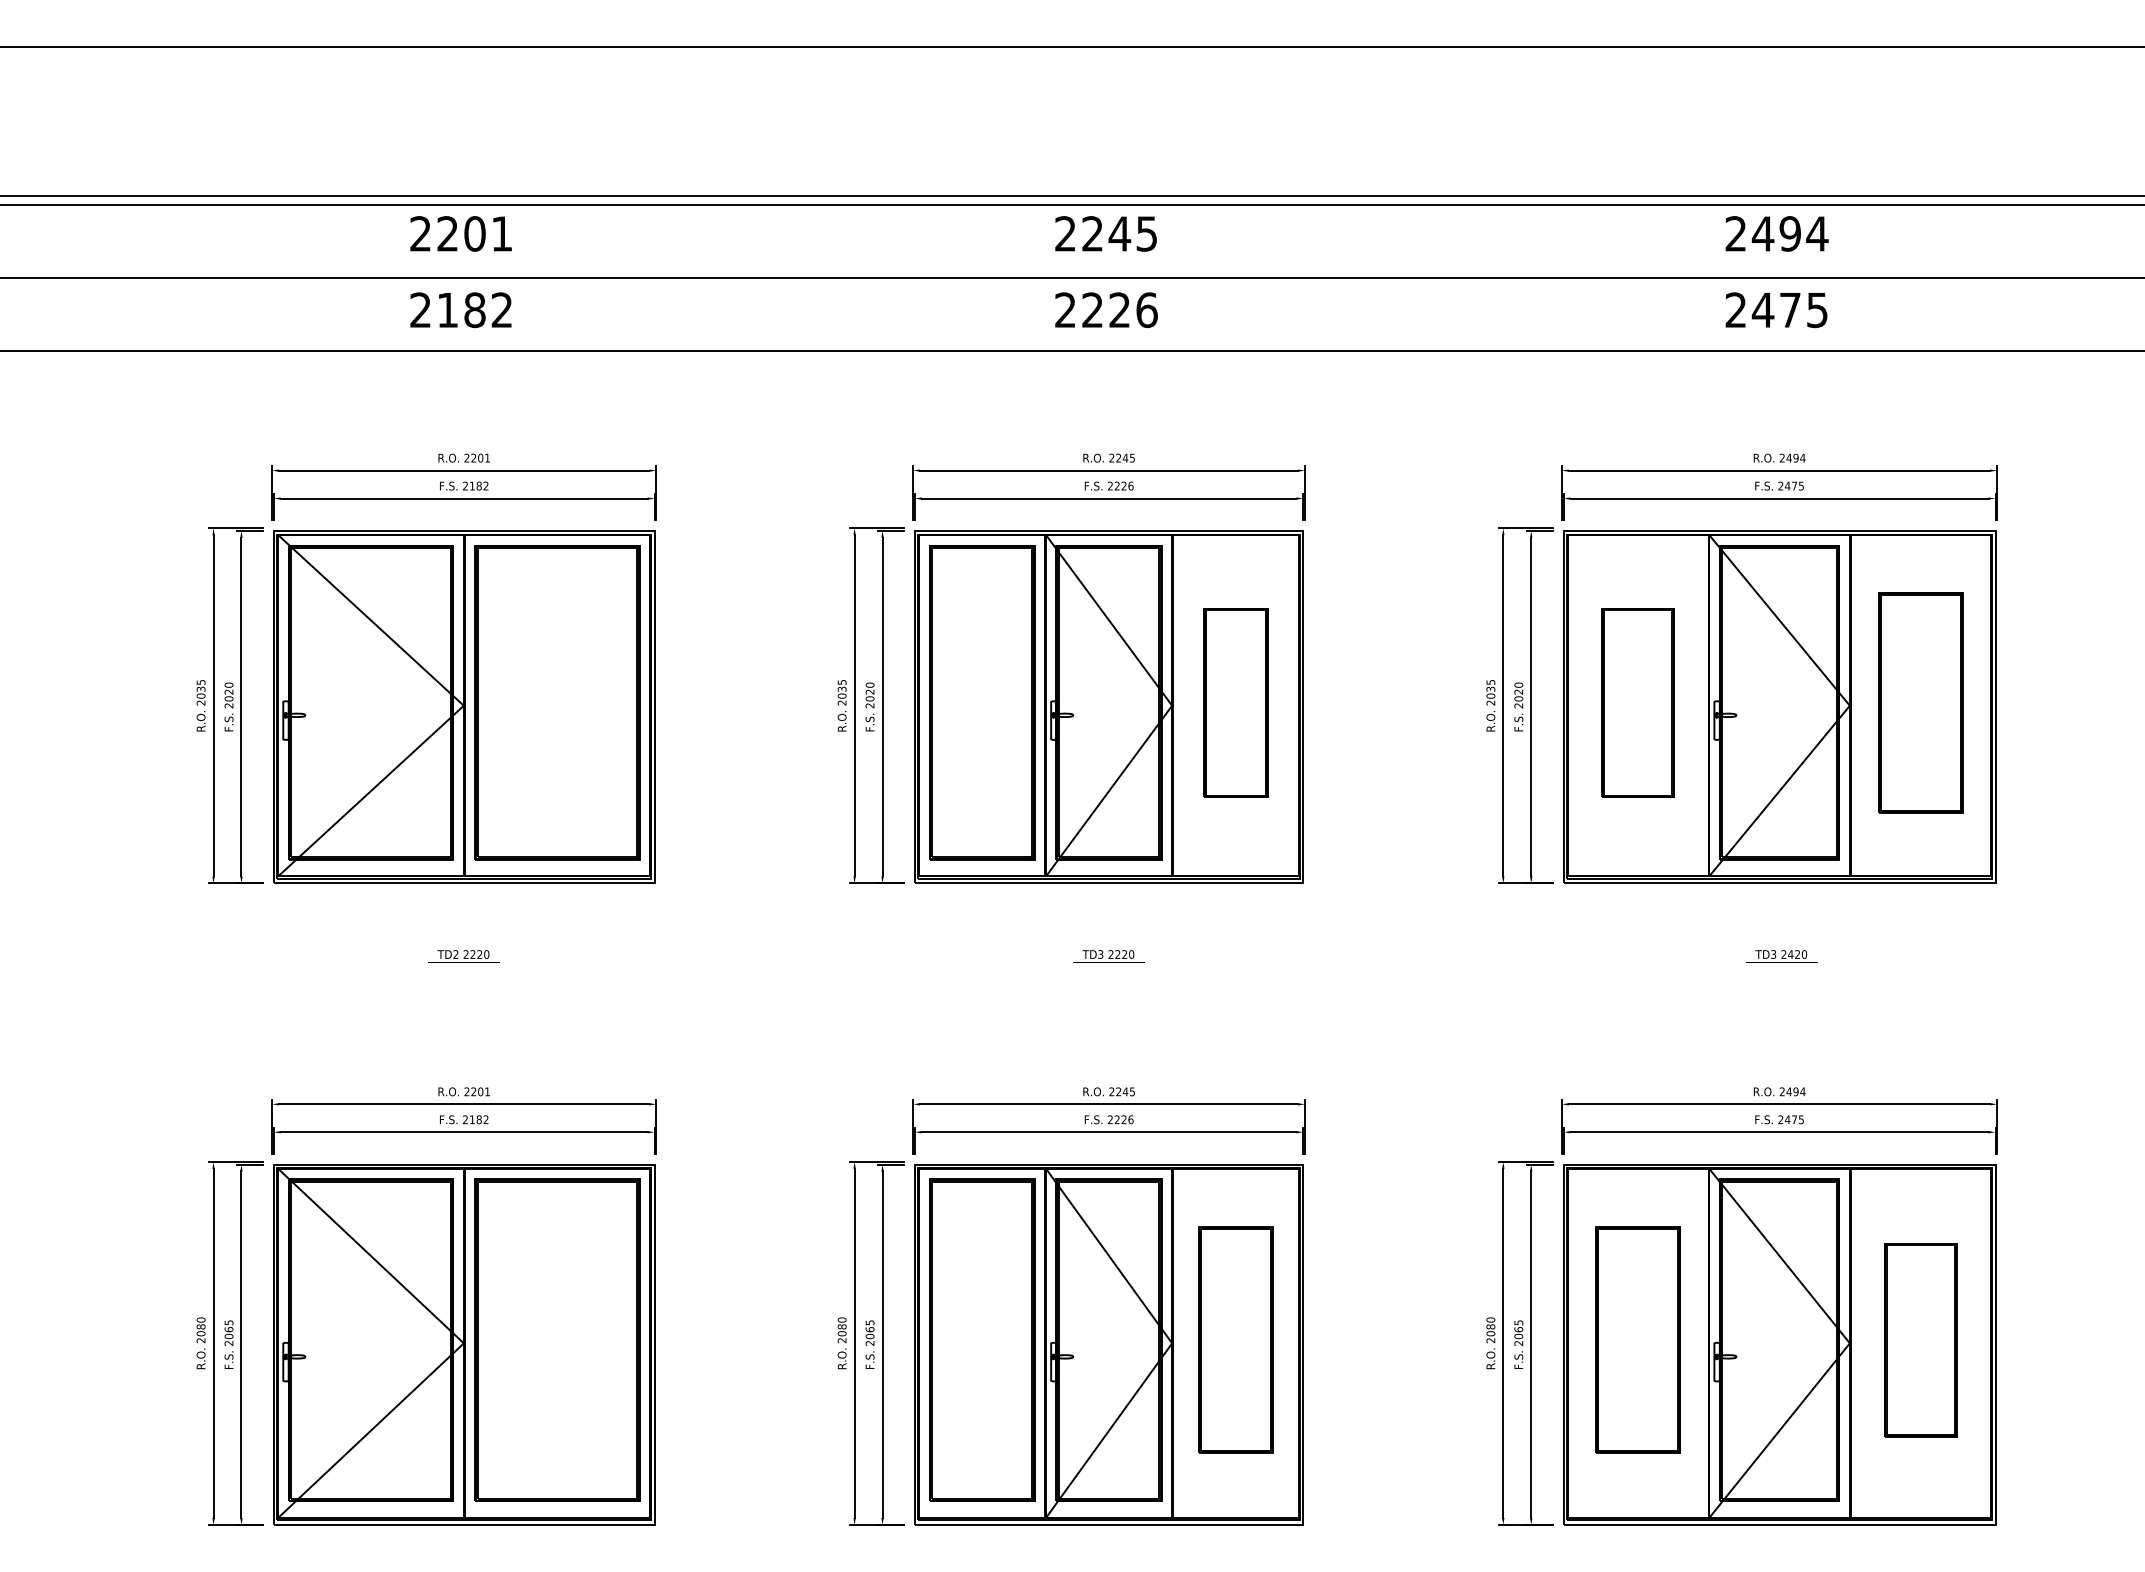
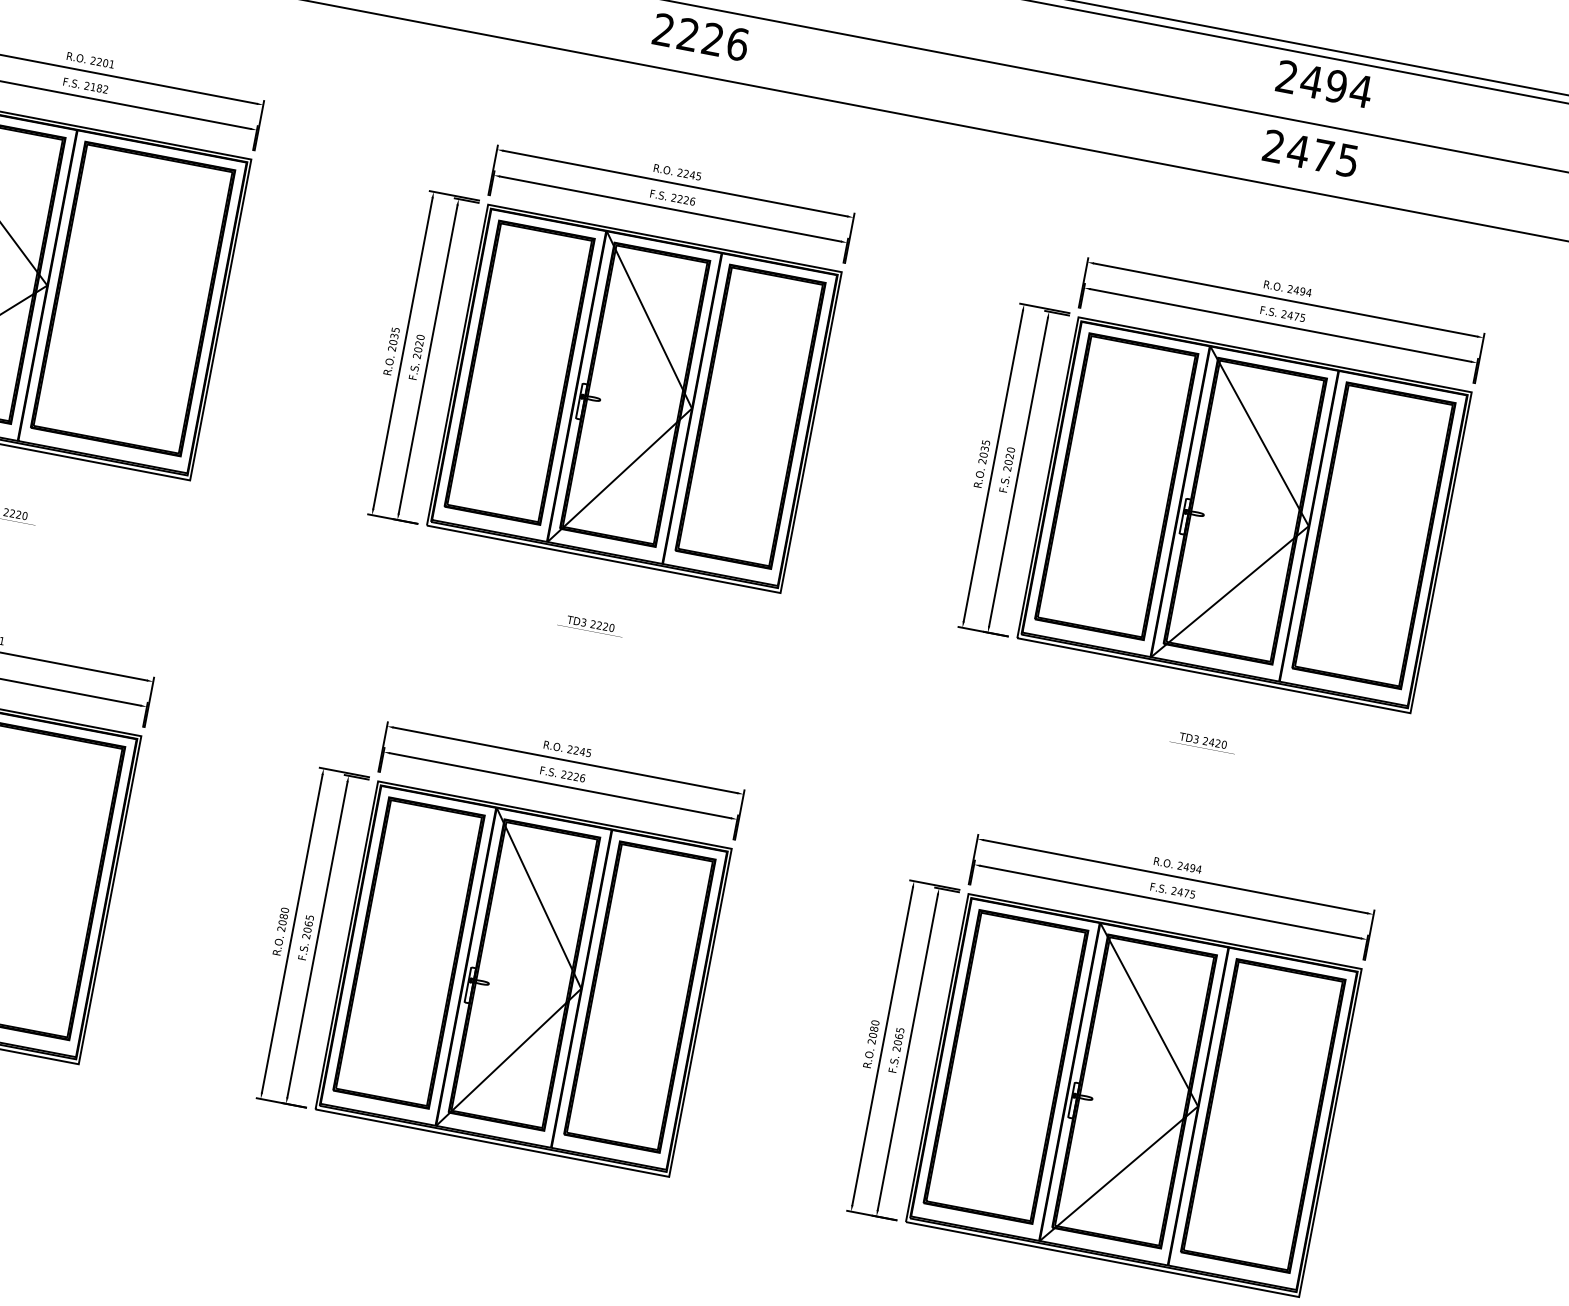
part: (1235, 702) -> (750, 416), size x1.67
part: (1637, 702) -> (1116, 486), size x1.67
part: (1920, 702) -> (1373, 535), size x1.43
part: (1235, 1339) -> (639, 996), size x1.43
part: (1637, 1339) -> (1005, 1066), size x1.43
part: (1920, 1339) -> (1263, 1115), size x1.67

